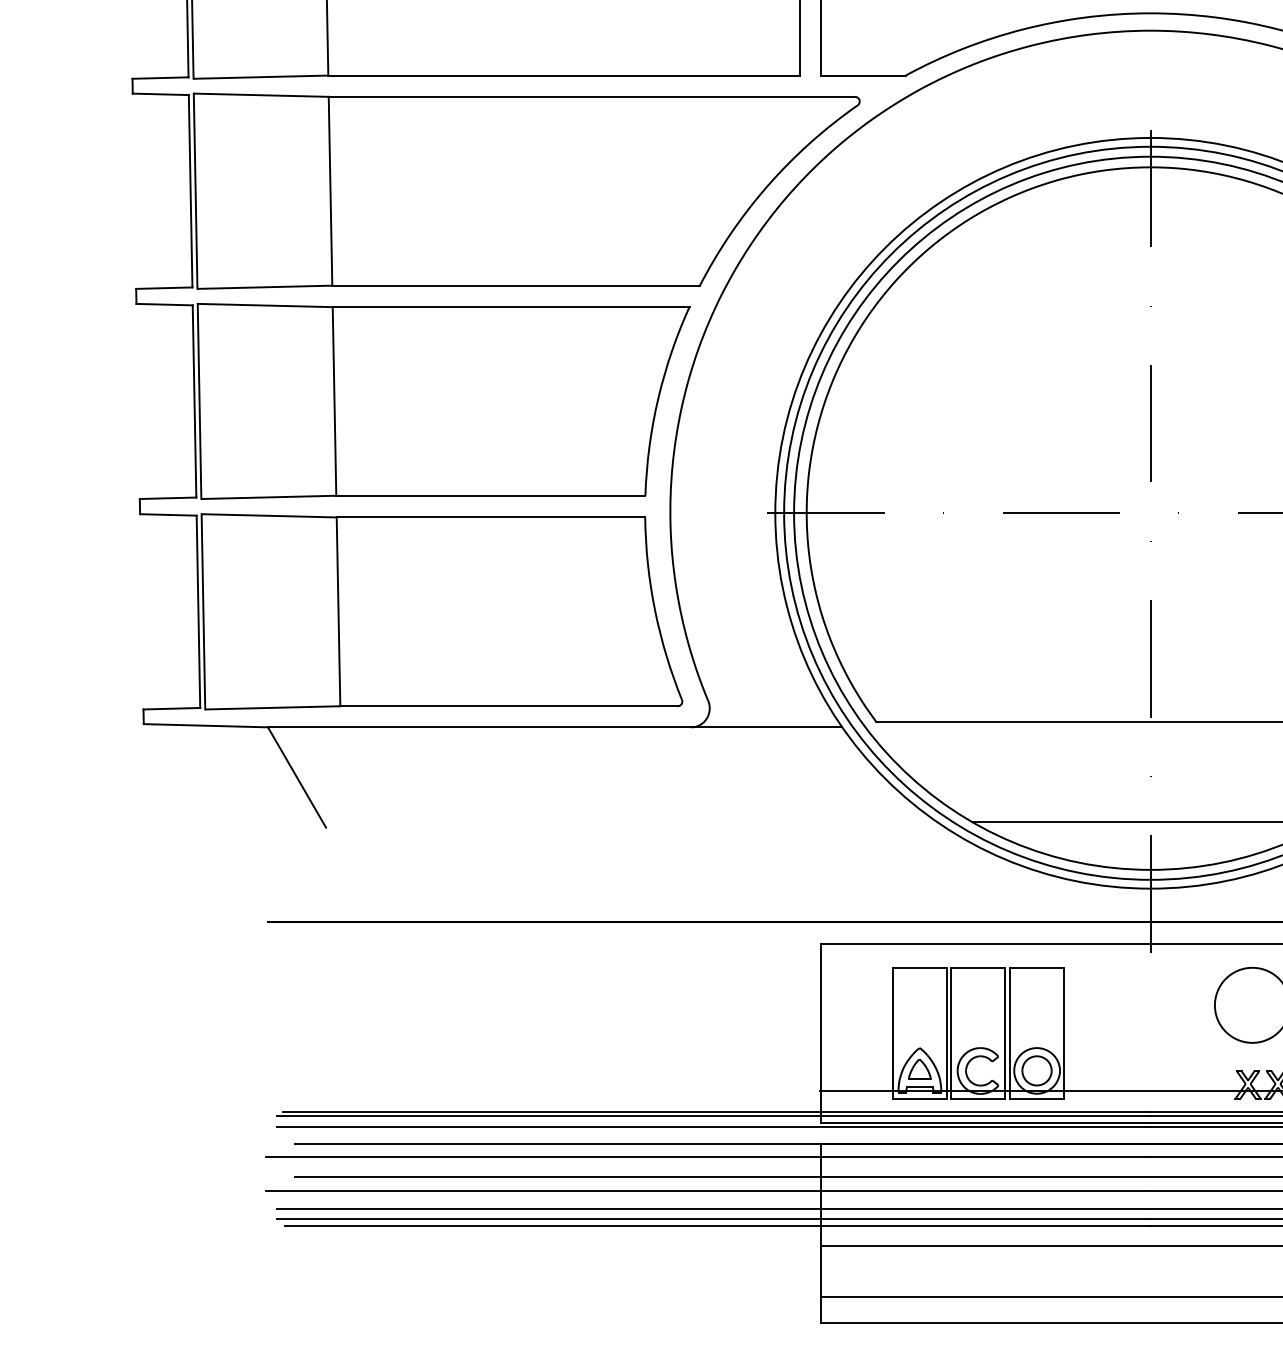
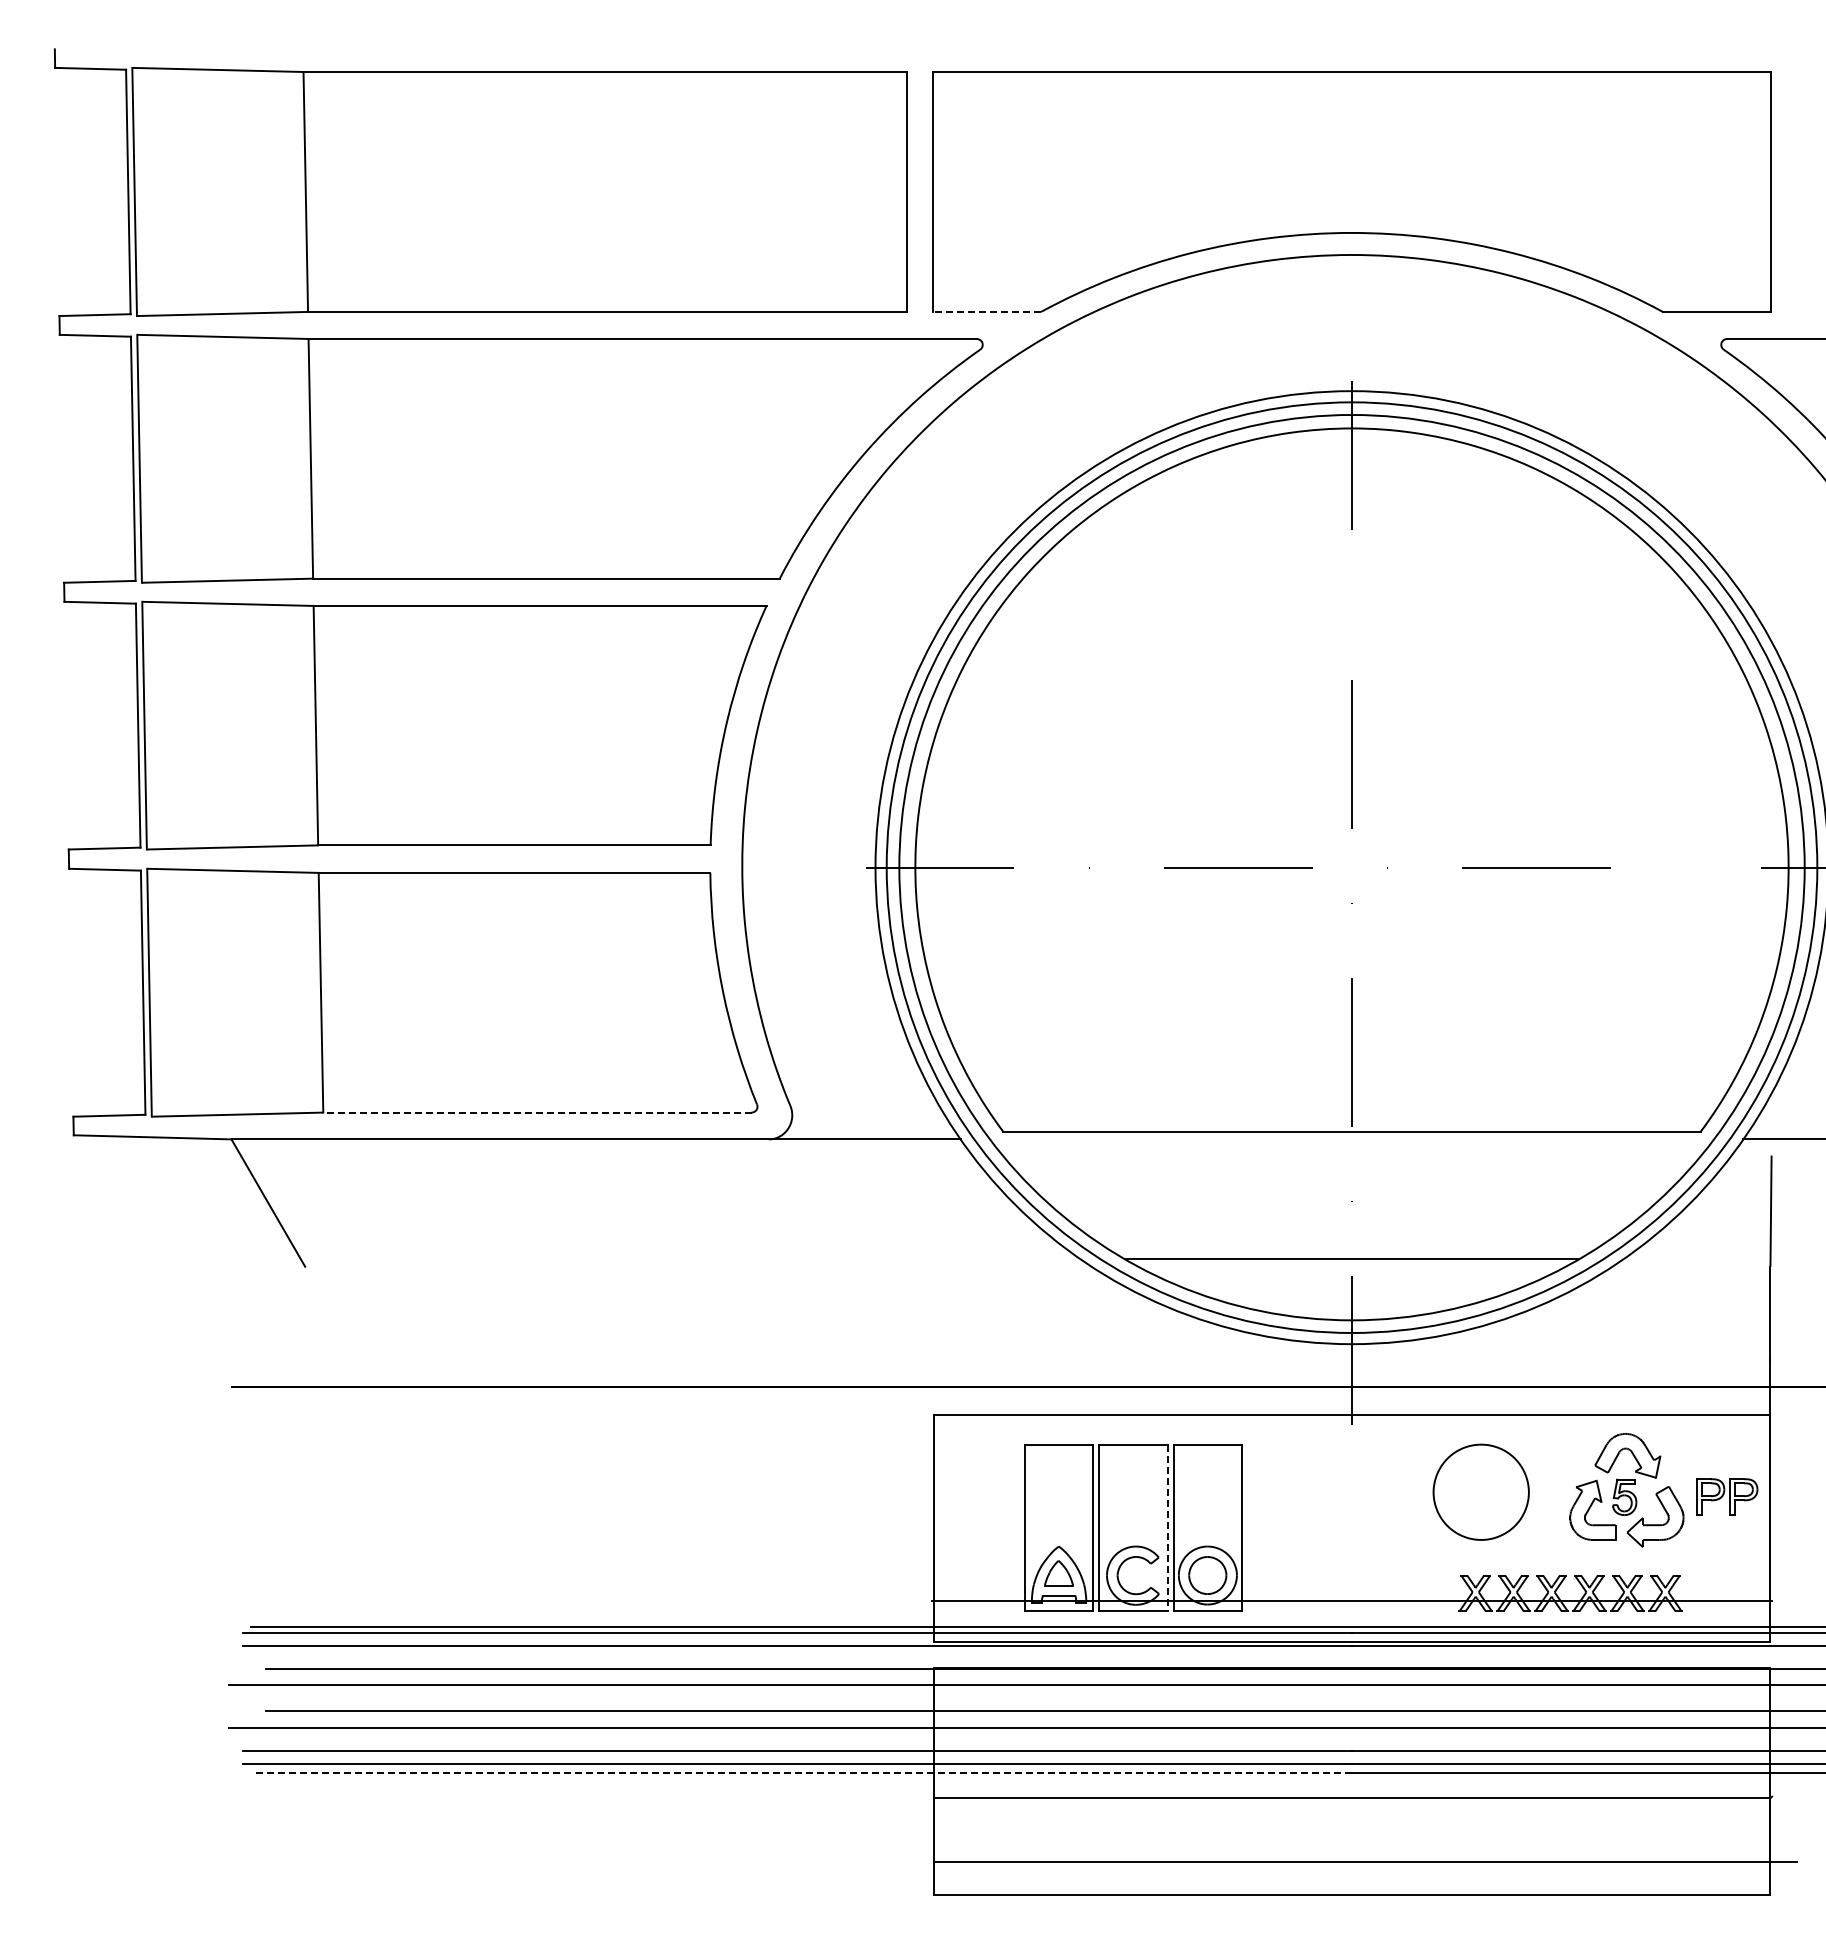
line: (863, 75) -> (987, 311), solid -> dashed
line: (508, 706) -> (536, 1112), solid -> dashed
line: (1005, 1033) -> (1167, 1528), solid -> dashed
line: (717, 1226) -> (802, 1773), solid -> dashed

